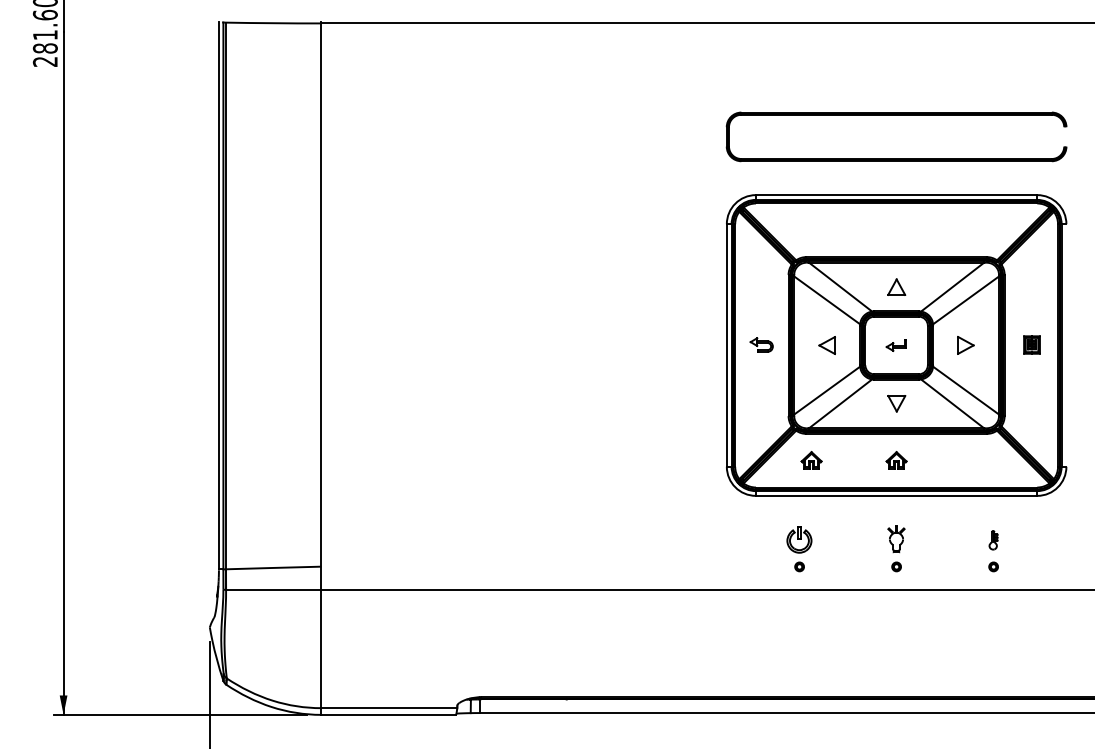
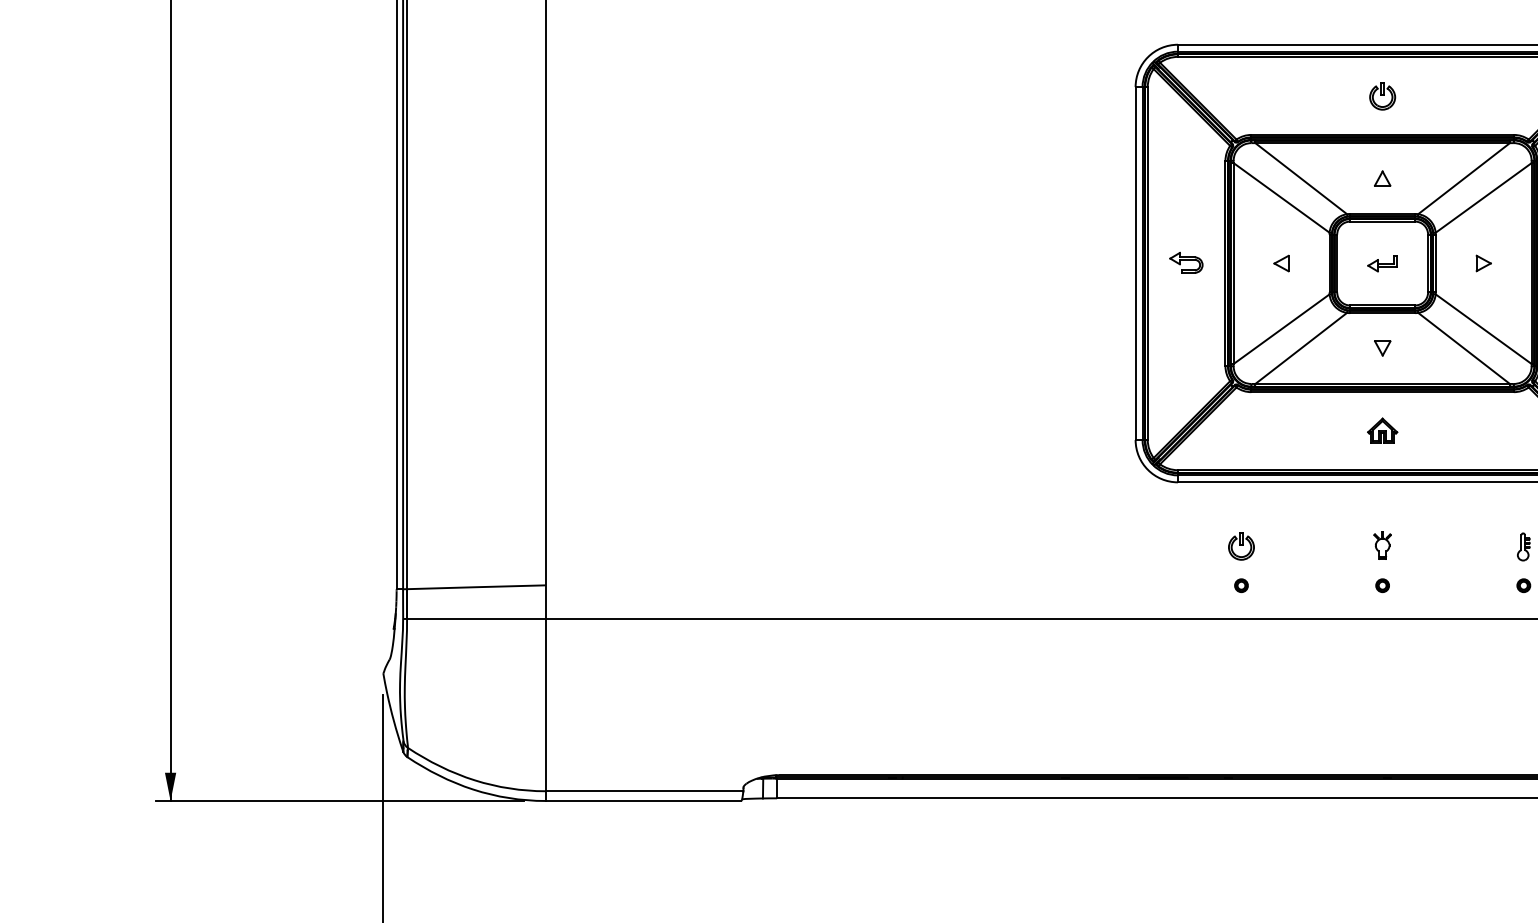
part: (896, 230) -> (1382, 96), added
part: (896, 286) -> (1382, 177), size x0.62
part: (826, 345) -> (1280, 263), size x0.62
part: (966, 345) -> (1484, 263), size x0.62
part: (896, 403) -> (1382, 347), size x0.62
part: (811, 460) -> (1258, 430), removed
part: (799, 539) -> (1241, 545), size x0.71
part: (896, 539) -> (1382, 545), size x0.71

